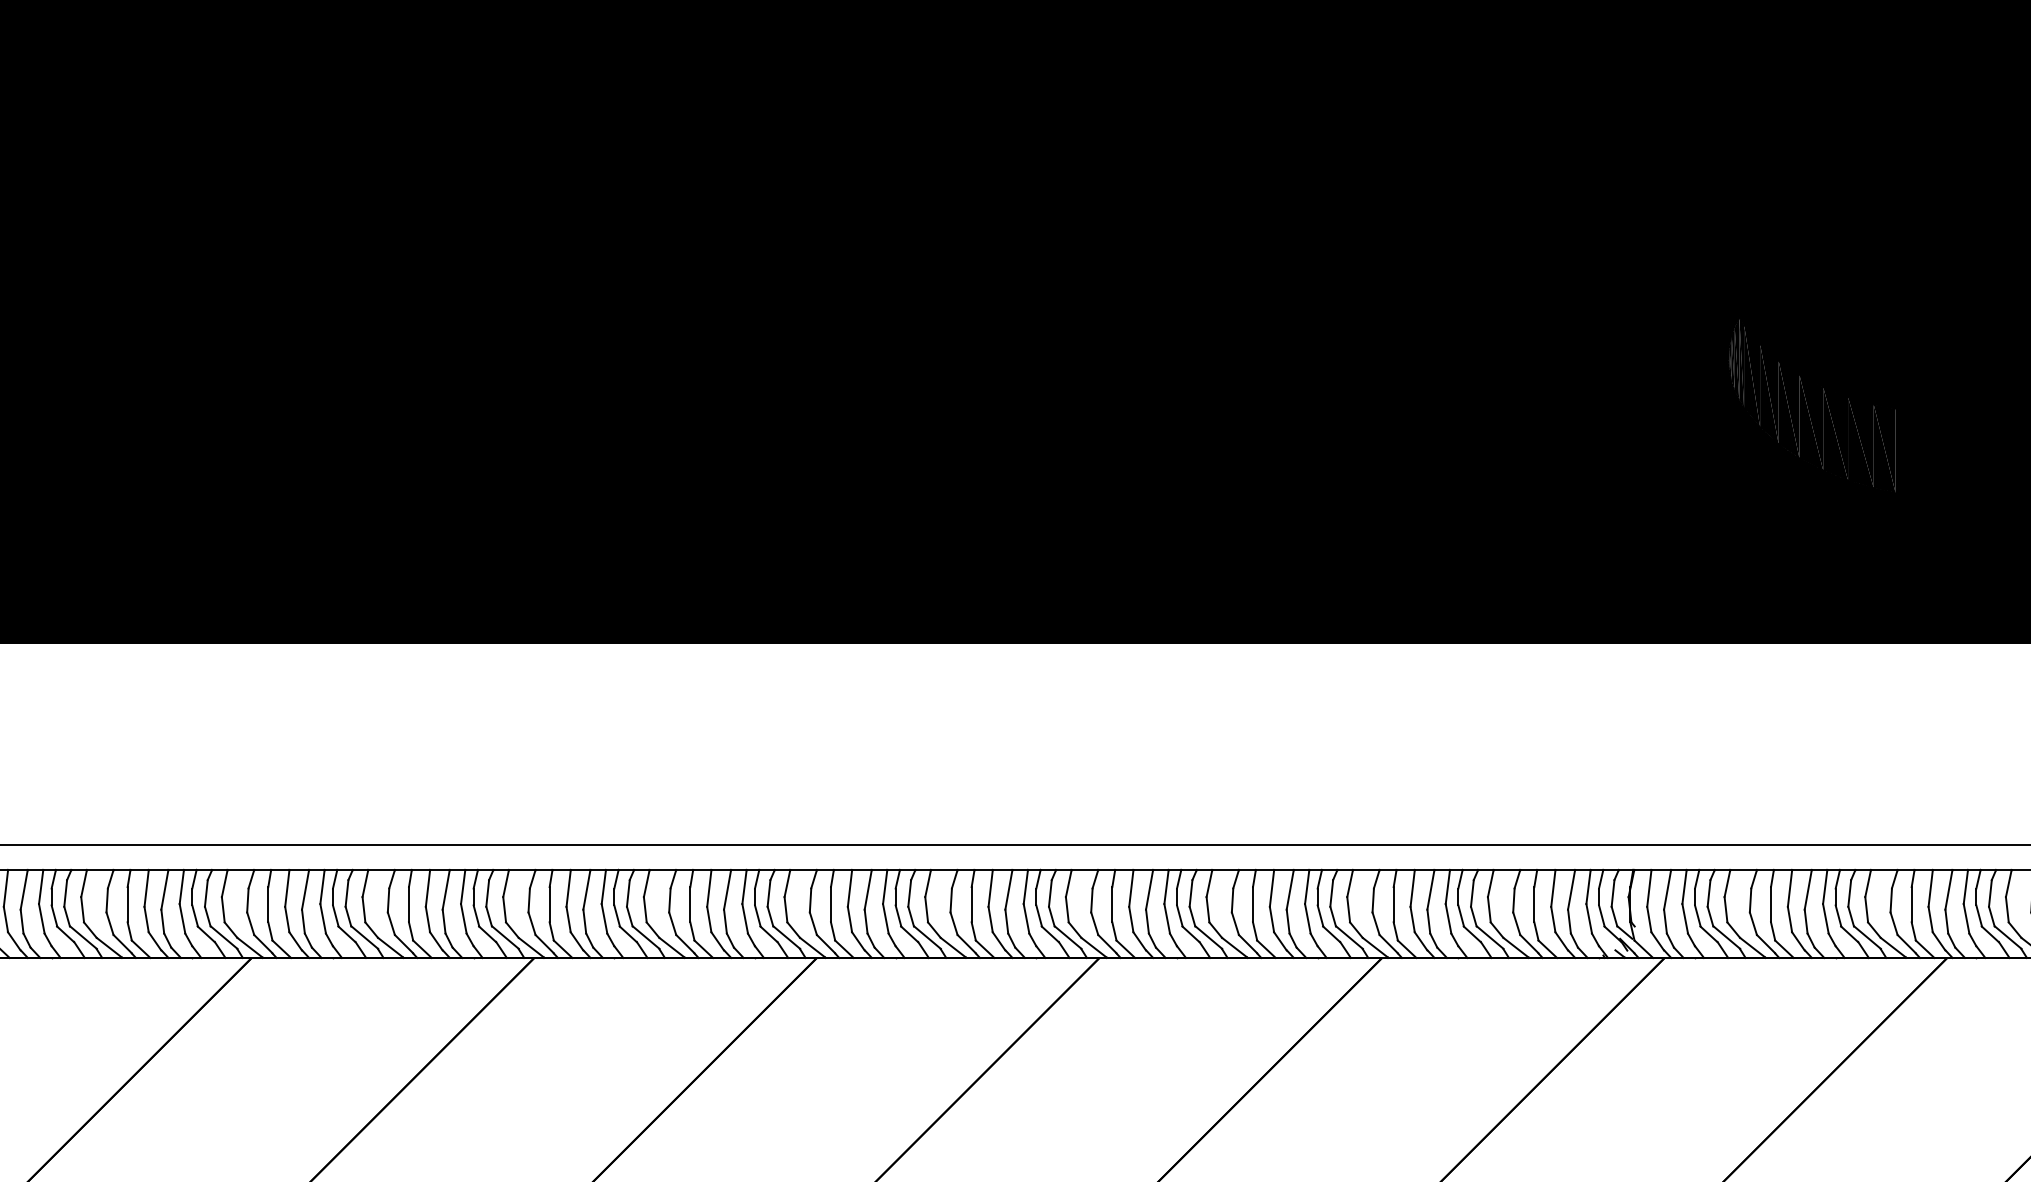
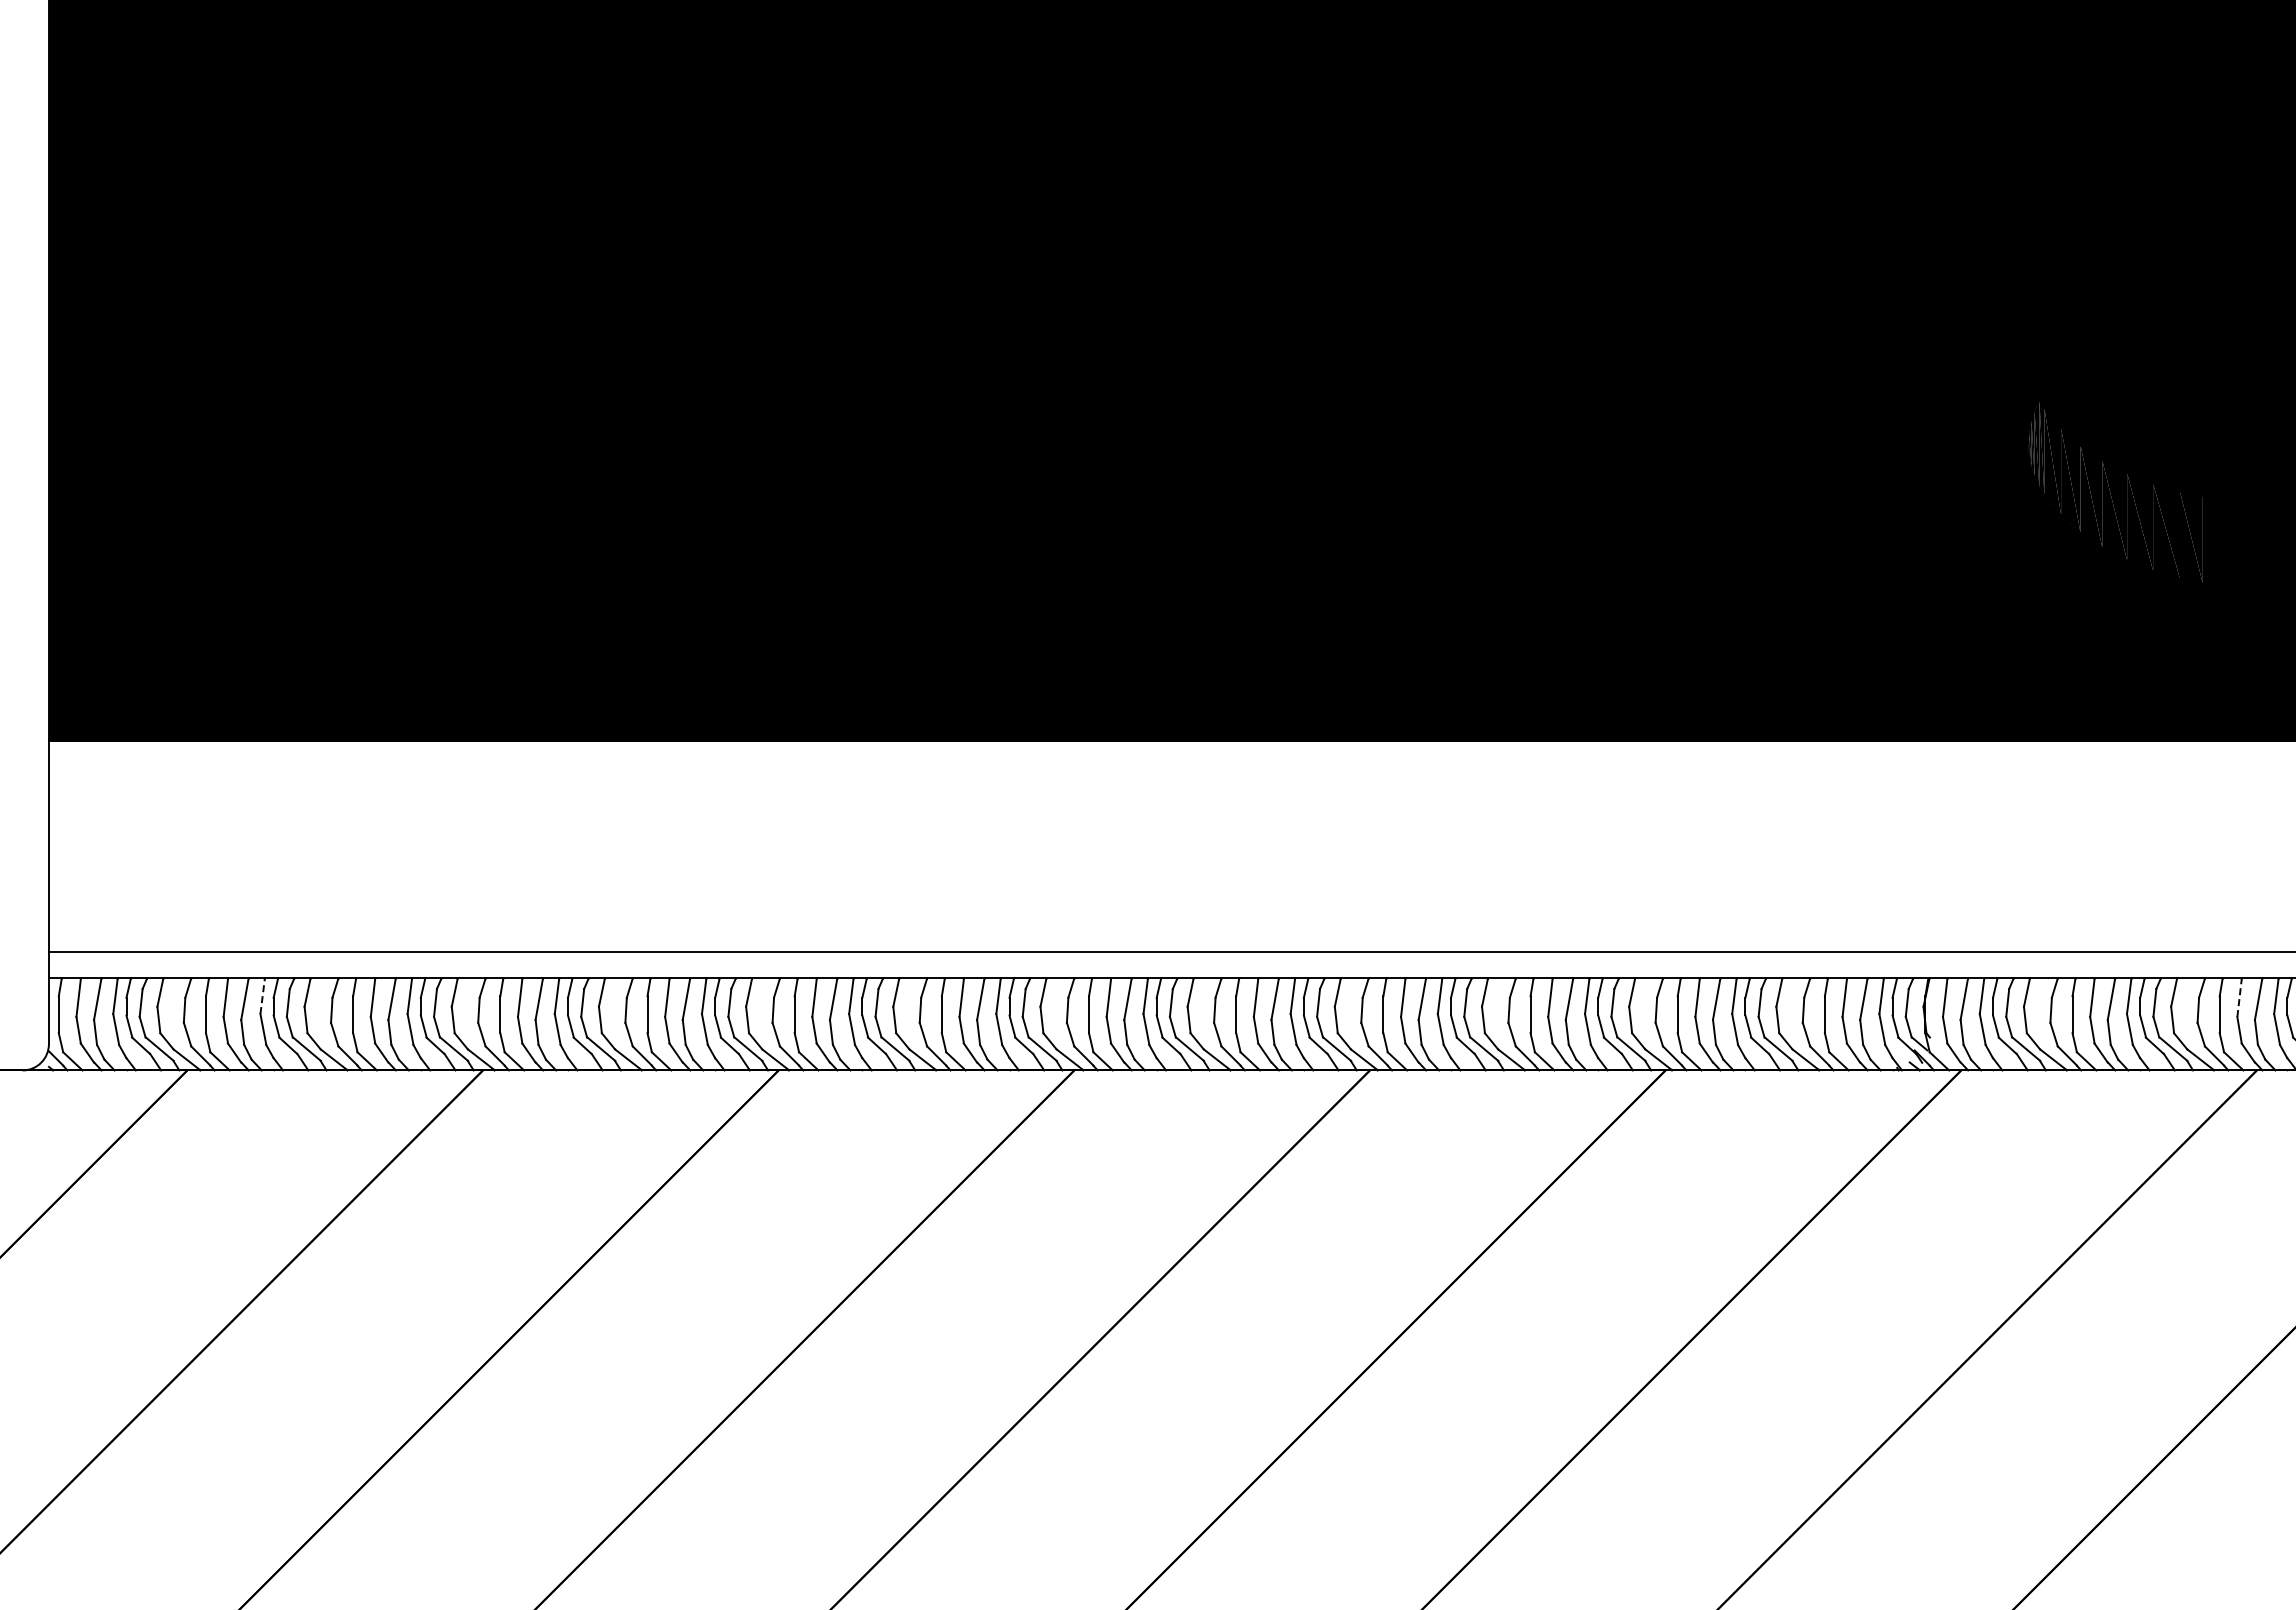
line: (40, 887) -> (262, 996), solid -> dashed
line: (1930, 888) -> (2239, 997), solid -> dashed

